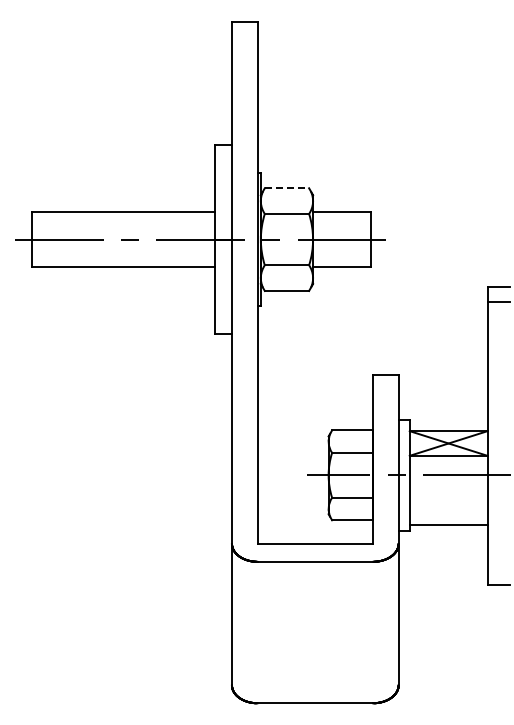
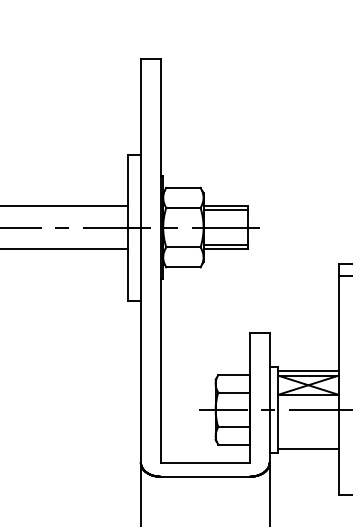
line: (287, 188) -> (183, 188), dashed -> solid
line: (341, 217) -> (225, 210), added
line: (341, 261) -> (225, 244), added
line: (448, 425) -> (308, 371), added

